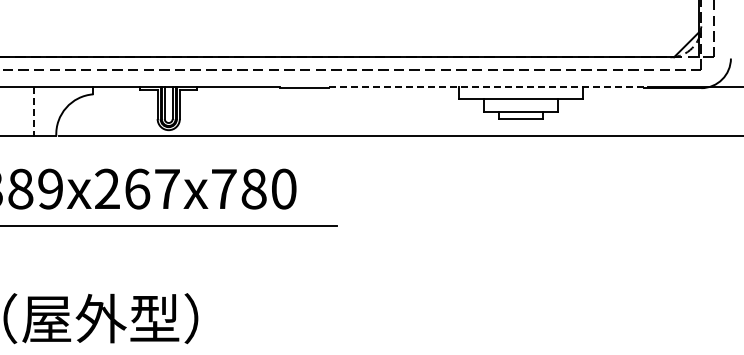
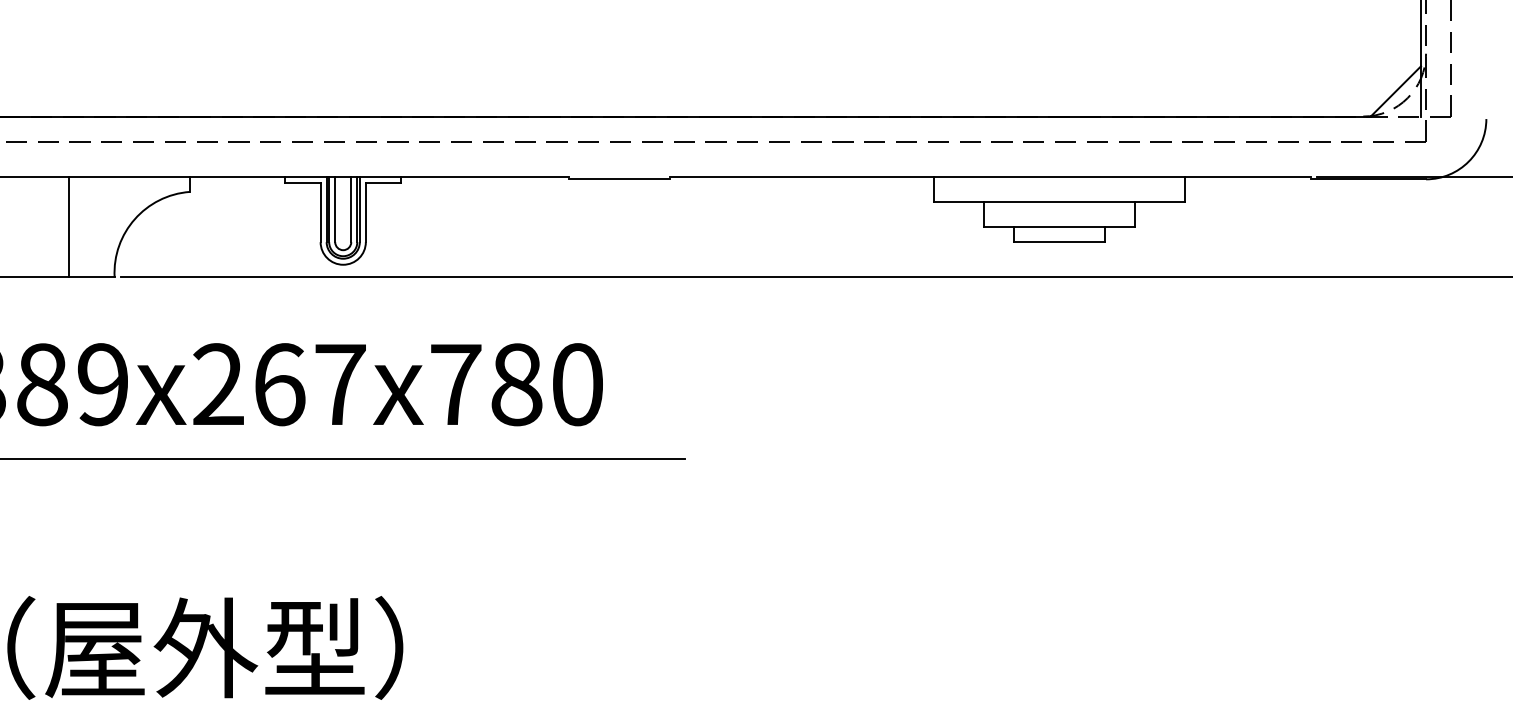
line: (486, 86) -> (989, 175), dashed -> solid
line: (34, 111) -> (70, 226), dashed -> solid

